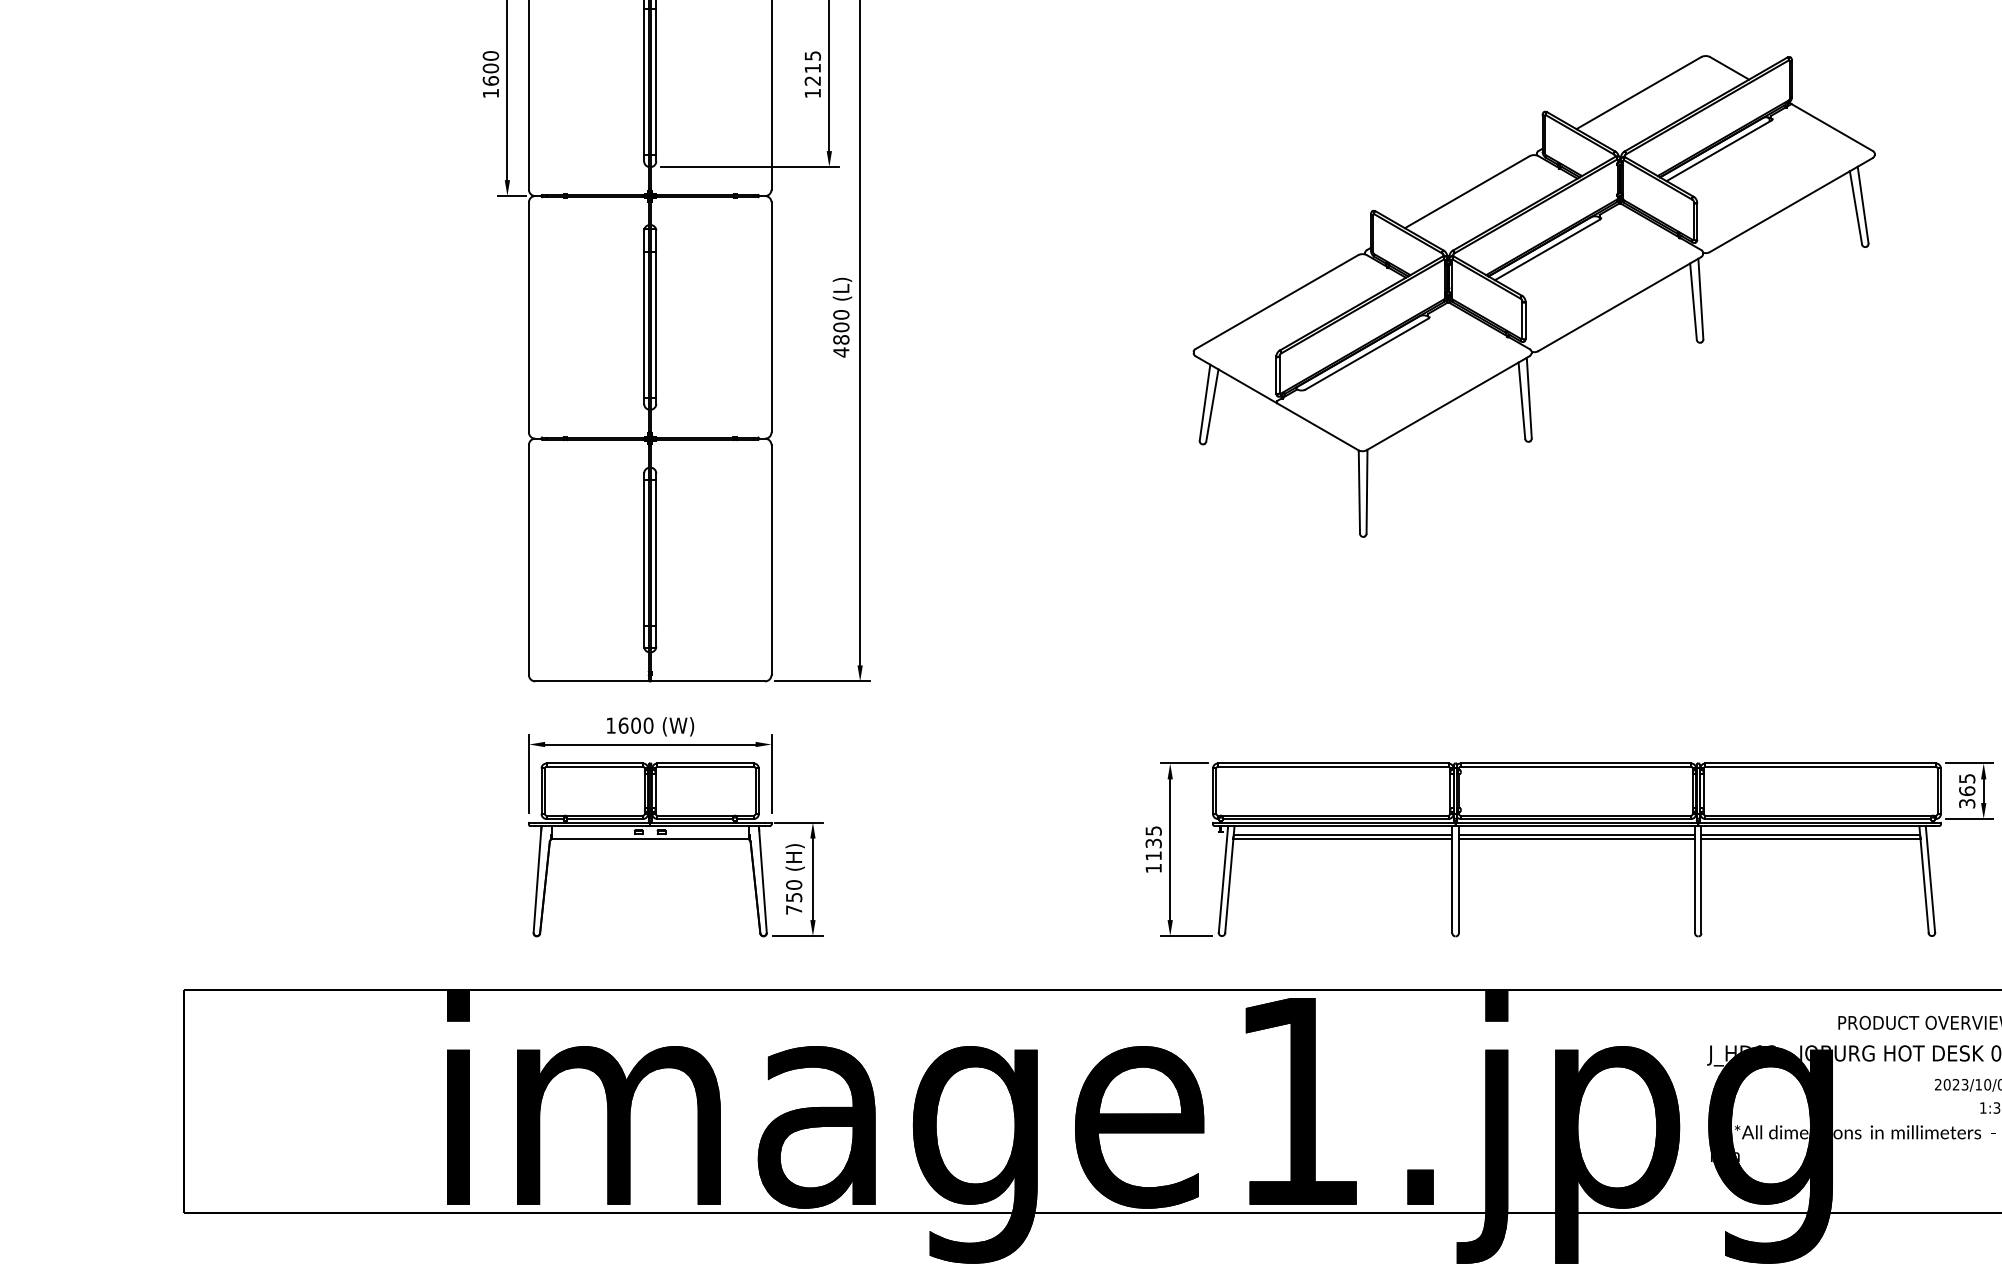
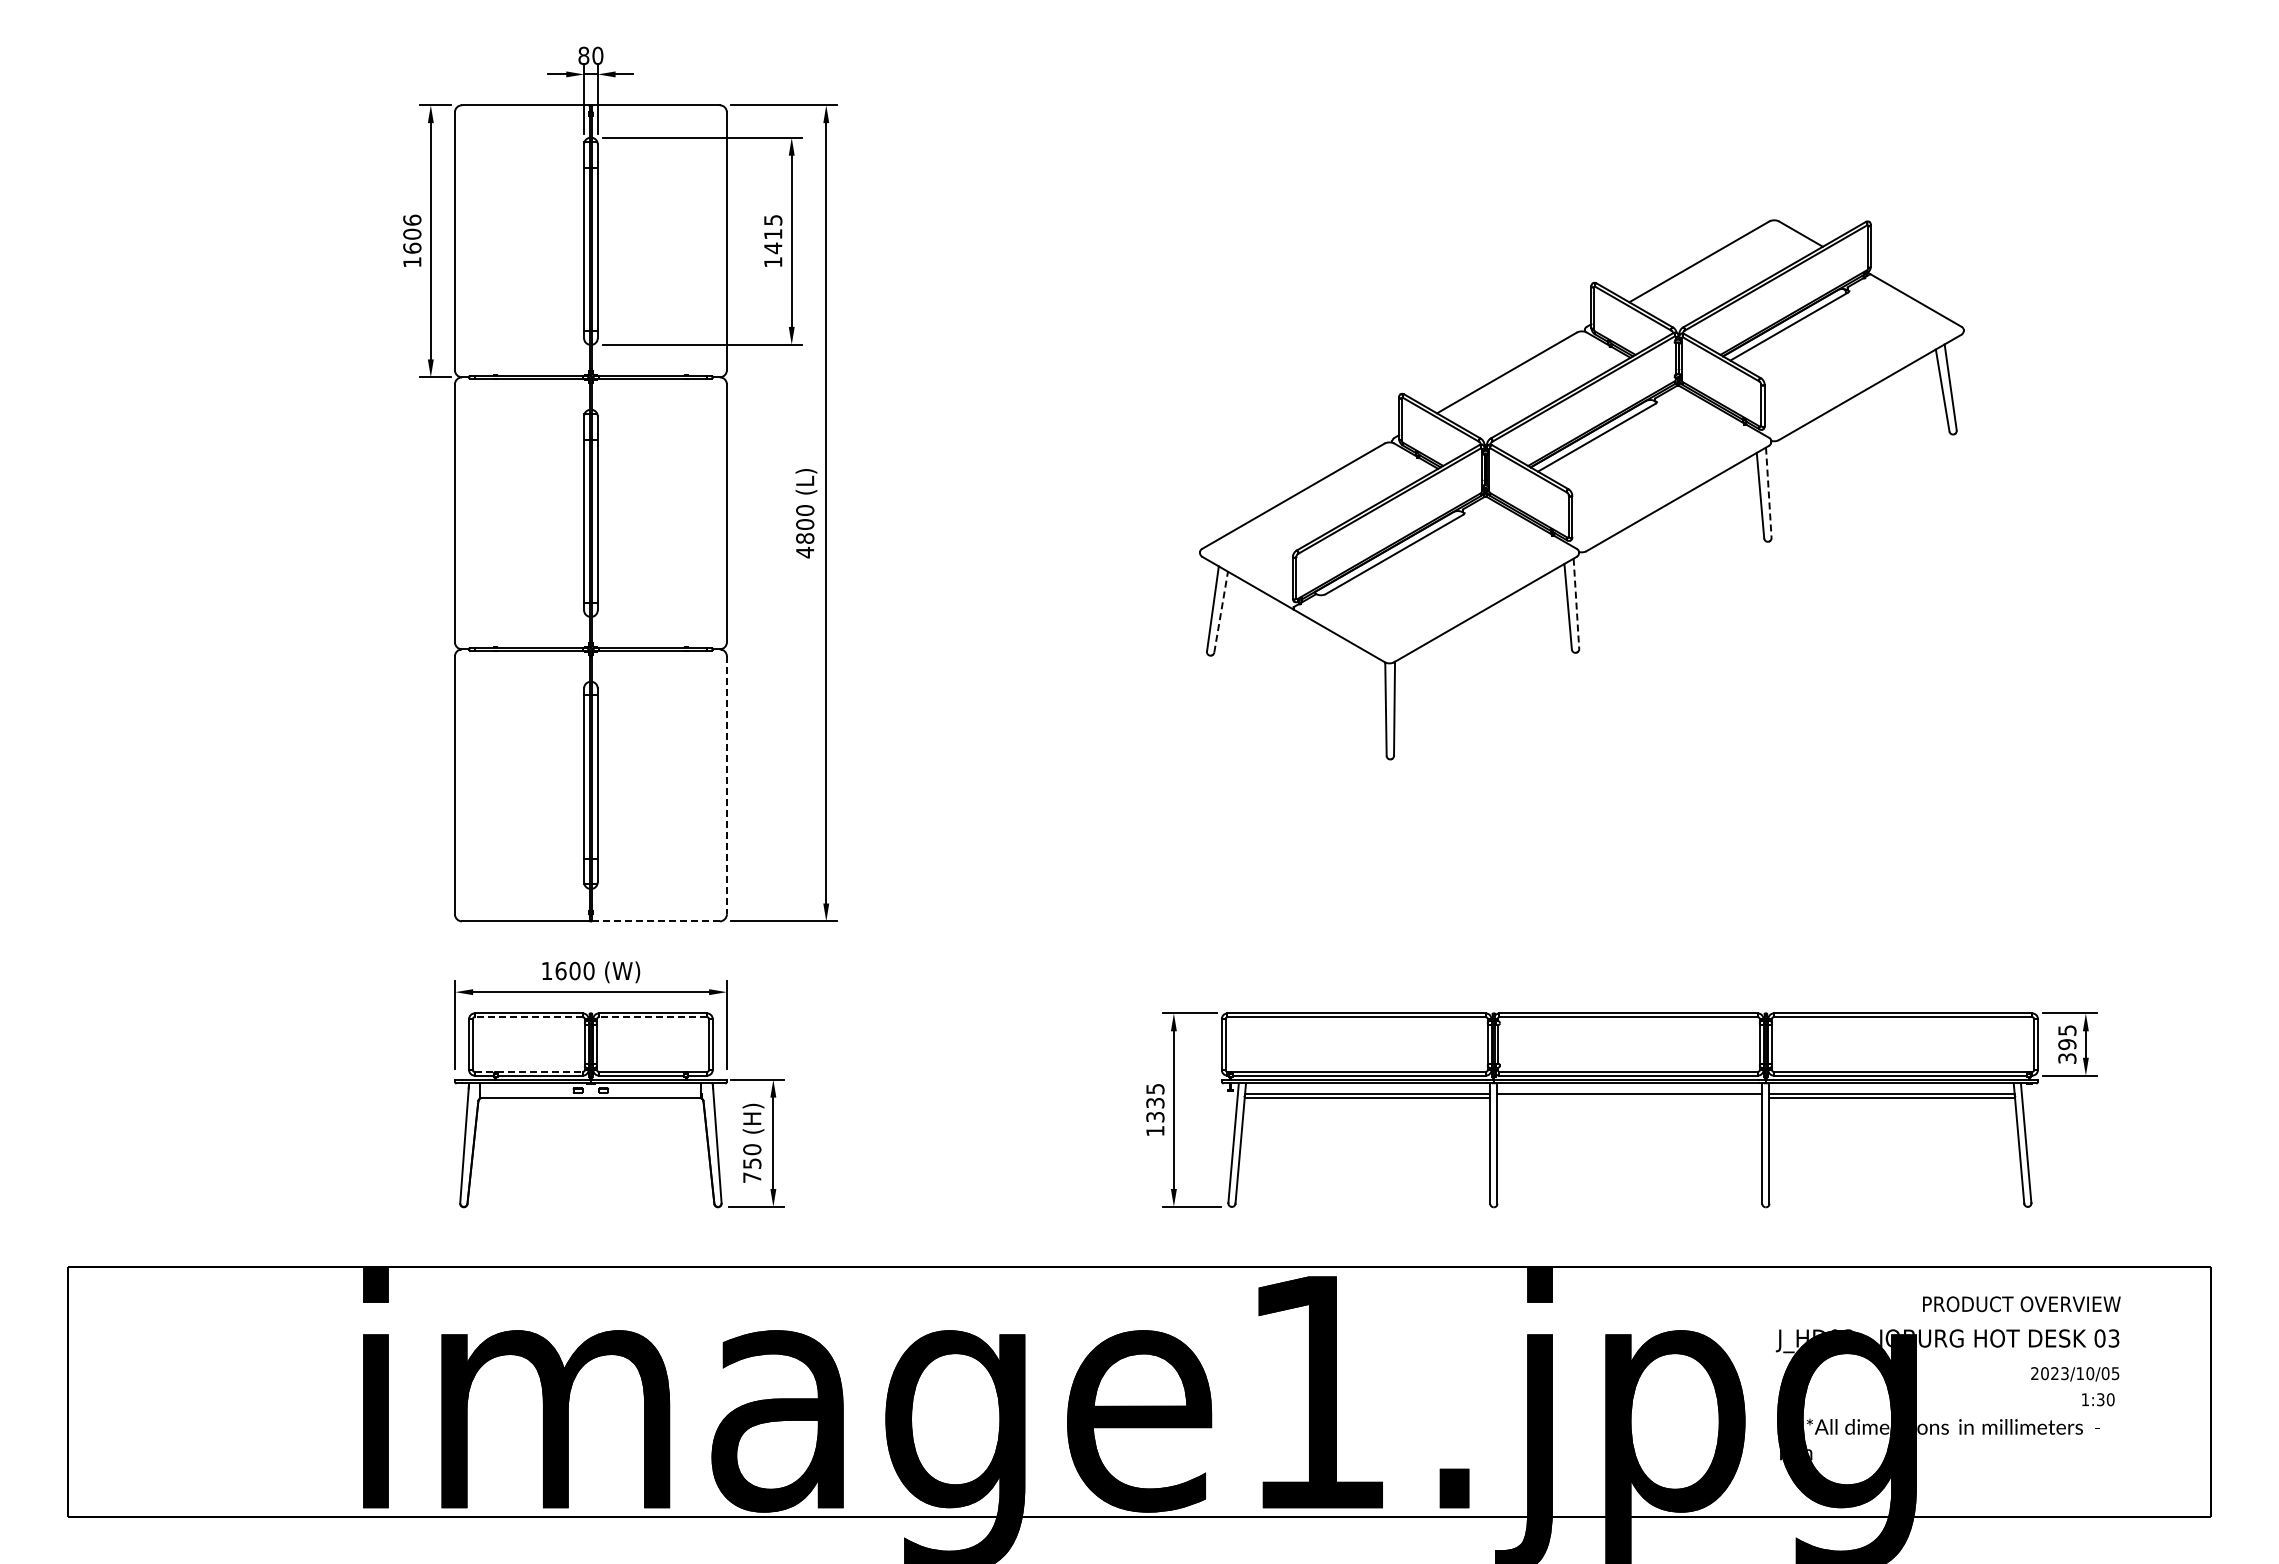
text: (491, 55) -> (412, 219), 1600 -> 1606
text: (813, 81) -> (773, 248), 1215 -> 1415
line: (1700, 299) -> (1768, 493), solid -> dashed
line: (1529, 398) -> (1576, 604), solid -> dashed
line: (1212, 404) -> (1221, 611), solid -> dashed
line: (771, 560) -> (726, 785), solid -> dashed
line: (707, 681) -> (655, 921), solid -> dashed
line: (594, 767) -> (528, 1017), solid -> dashed
line: (705, 767) -> (652, 1017), solid -> dashed
text: (1967, 791) -> (2067, 1044), 365 -> 395
line: (595, 815) -> (529, 1071), solid -> dashed
line: (1576, 839) -> (1629, 1098), removed
text: (1153, 856) -> (1155, 1117), 1135 -> 1335

